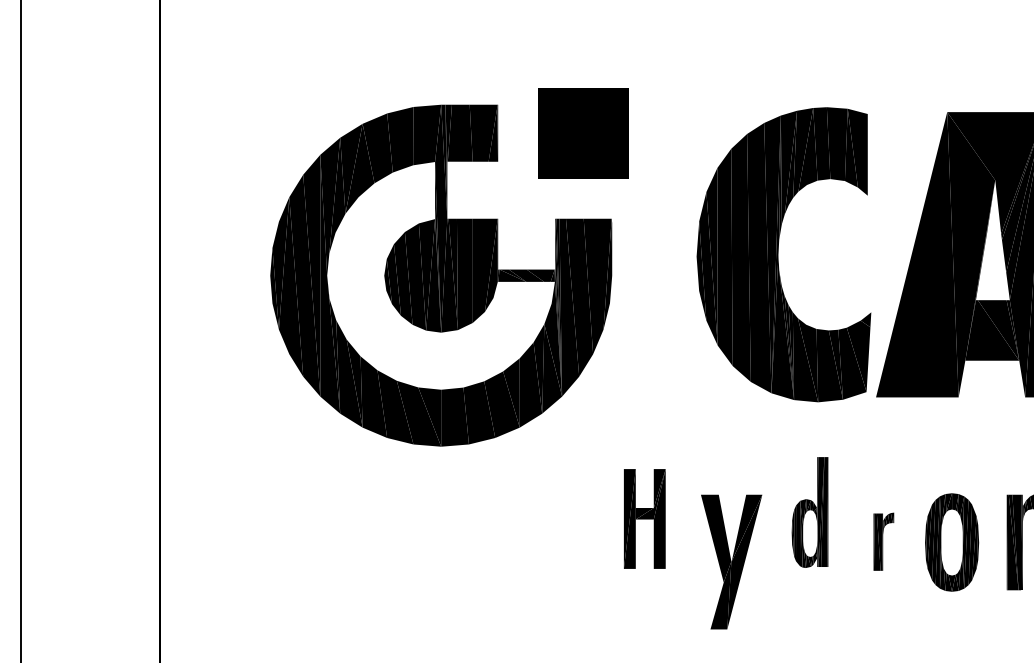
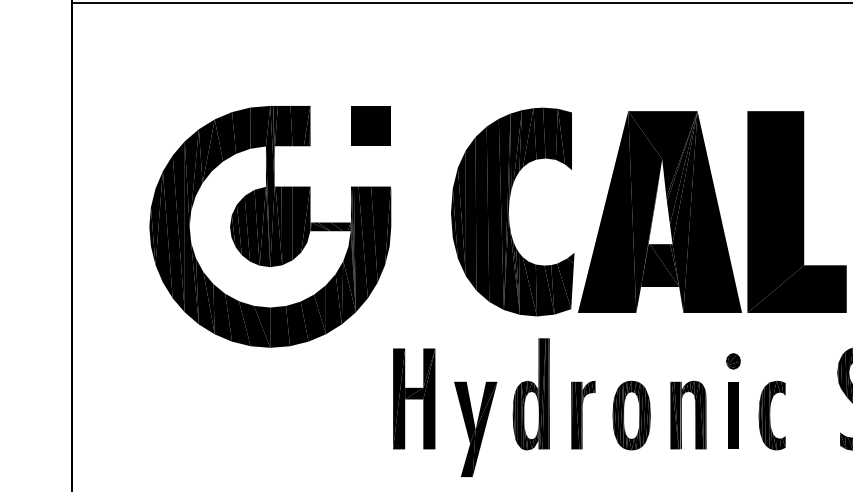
part: (582, 132) -> (370, 125), size x0.62
part: (809, 512) -> (530, 394), size x1.43
part: (645, 518) -> (414, 398), size x1.43
part: (883, 540) -> (583, 414), size x1.67

